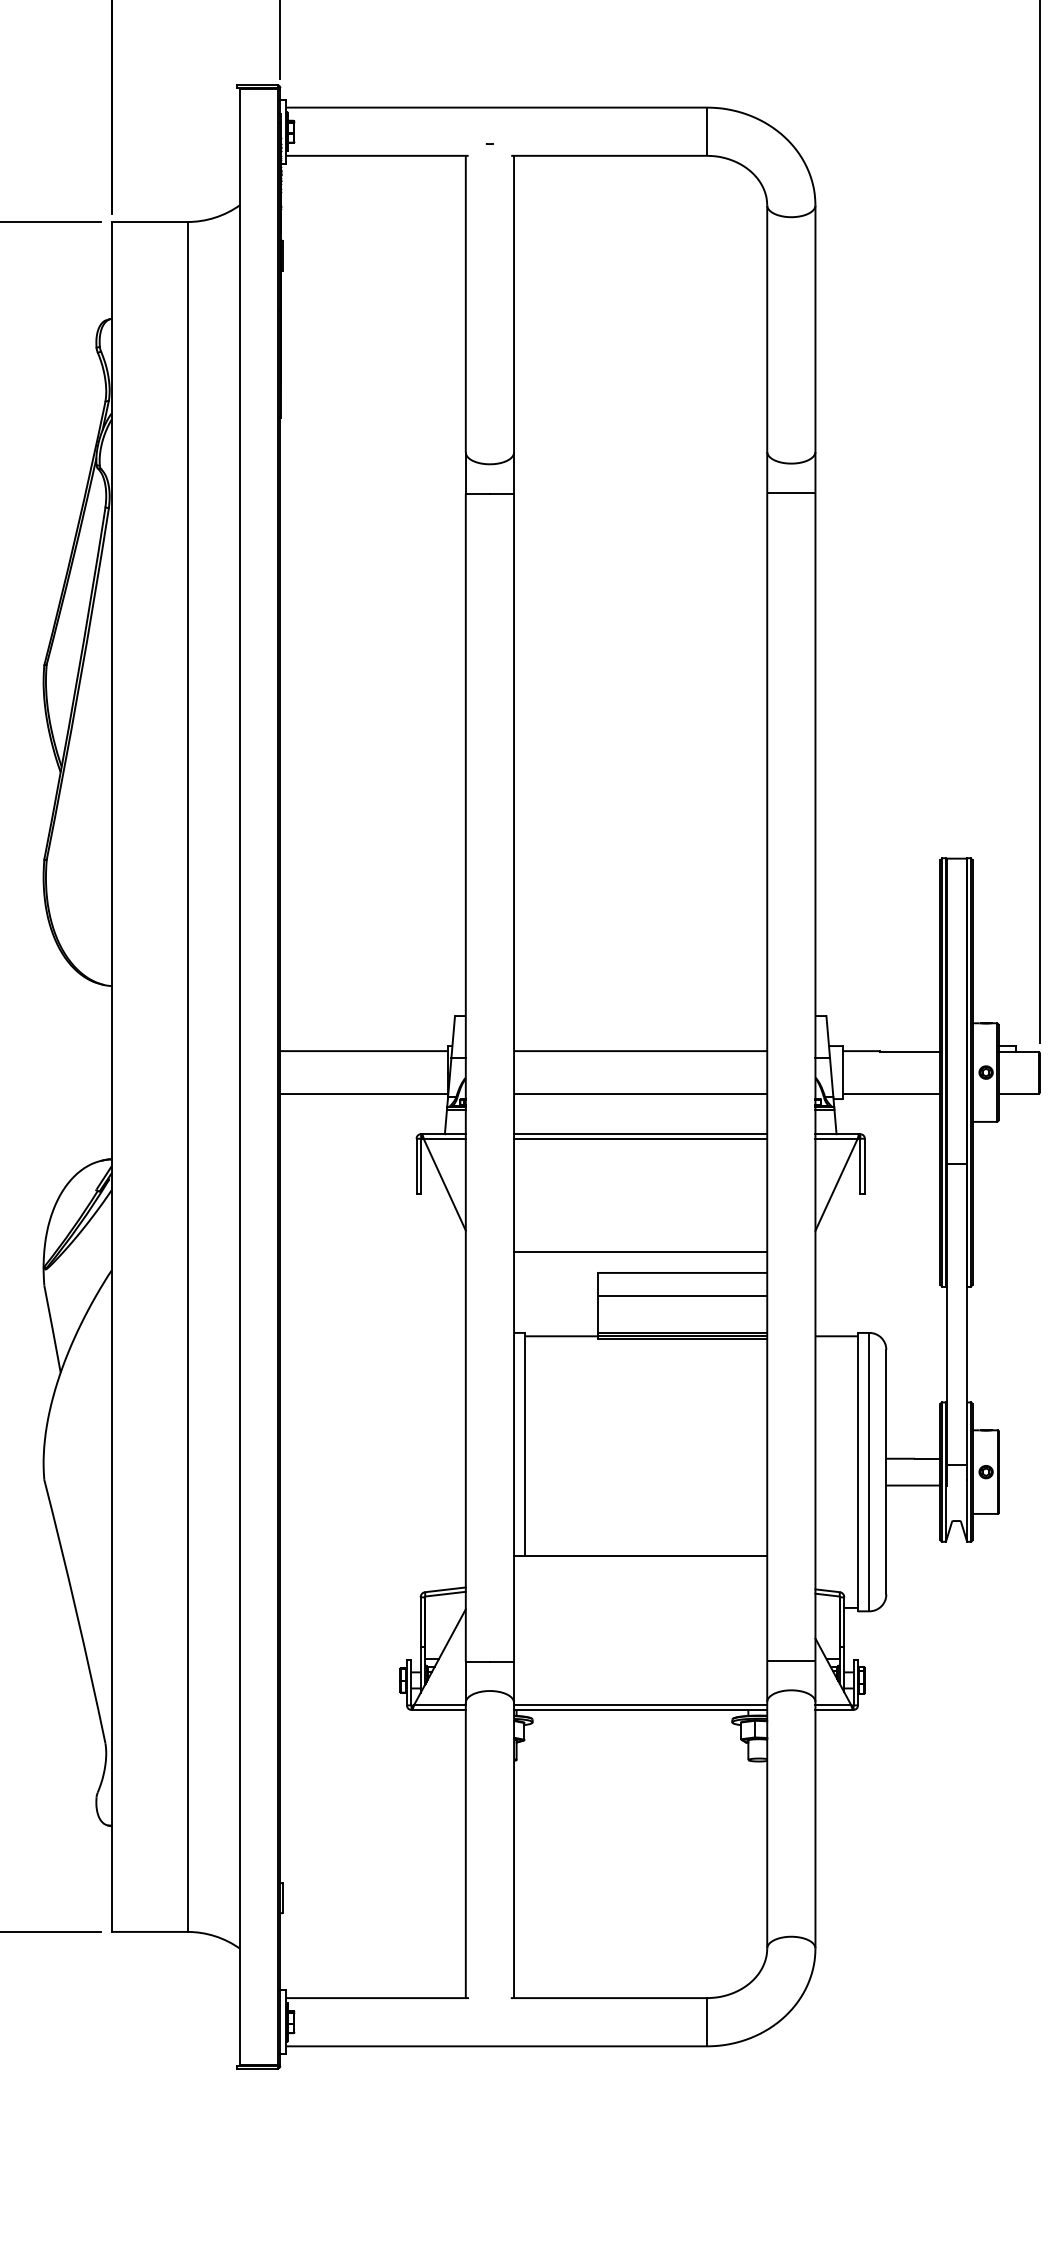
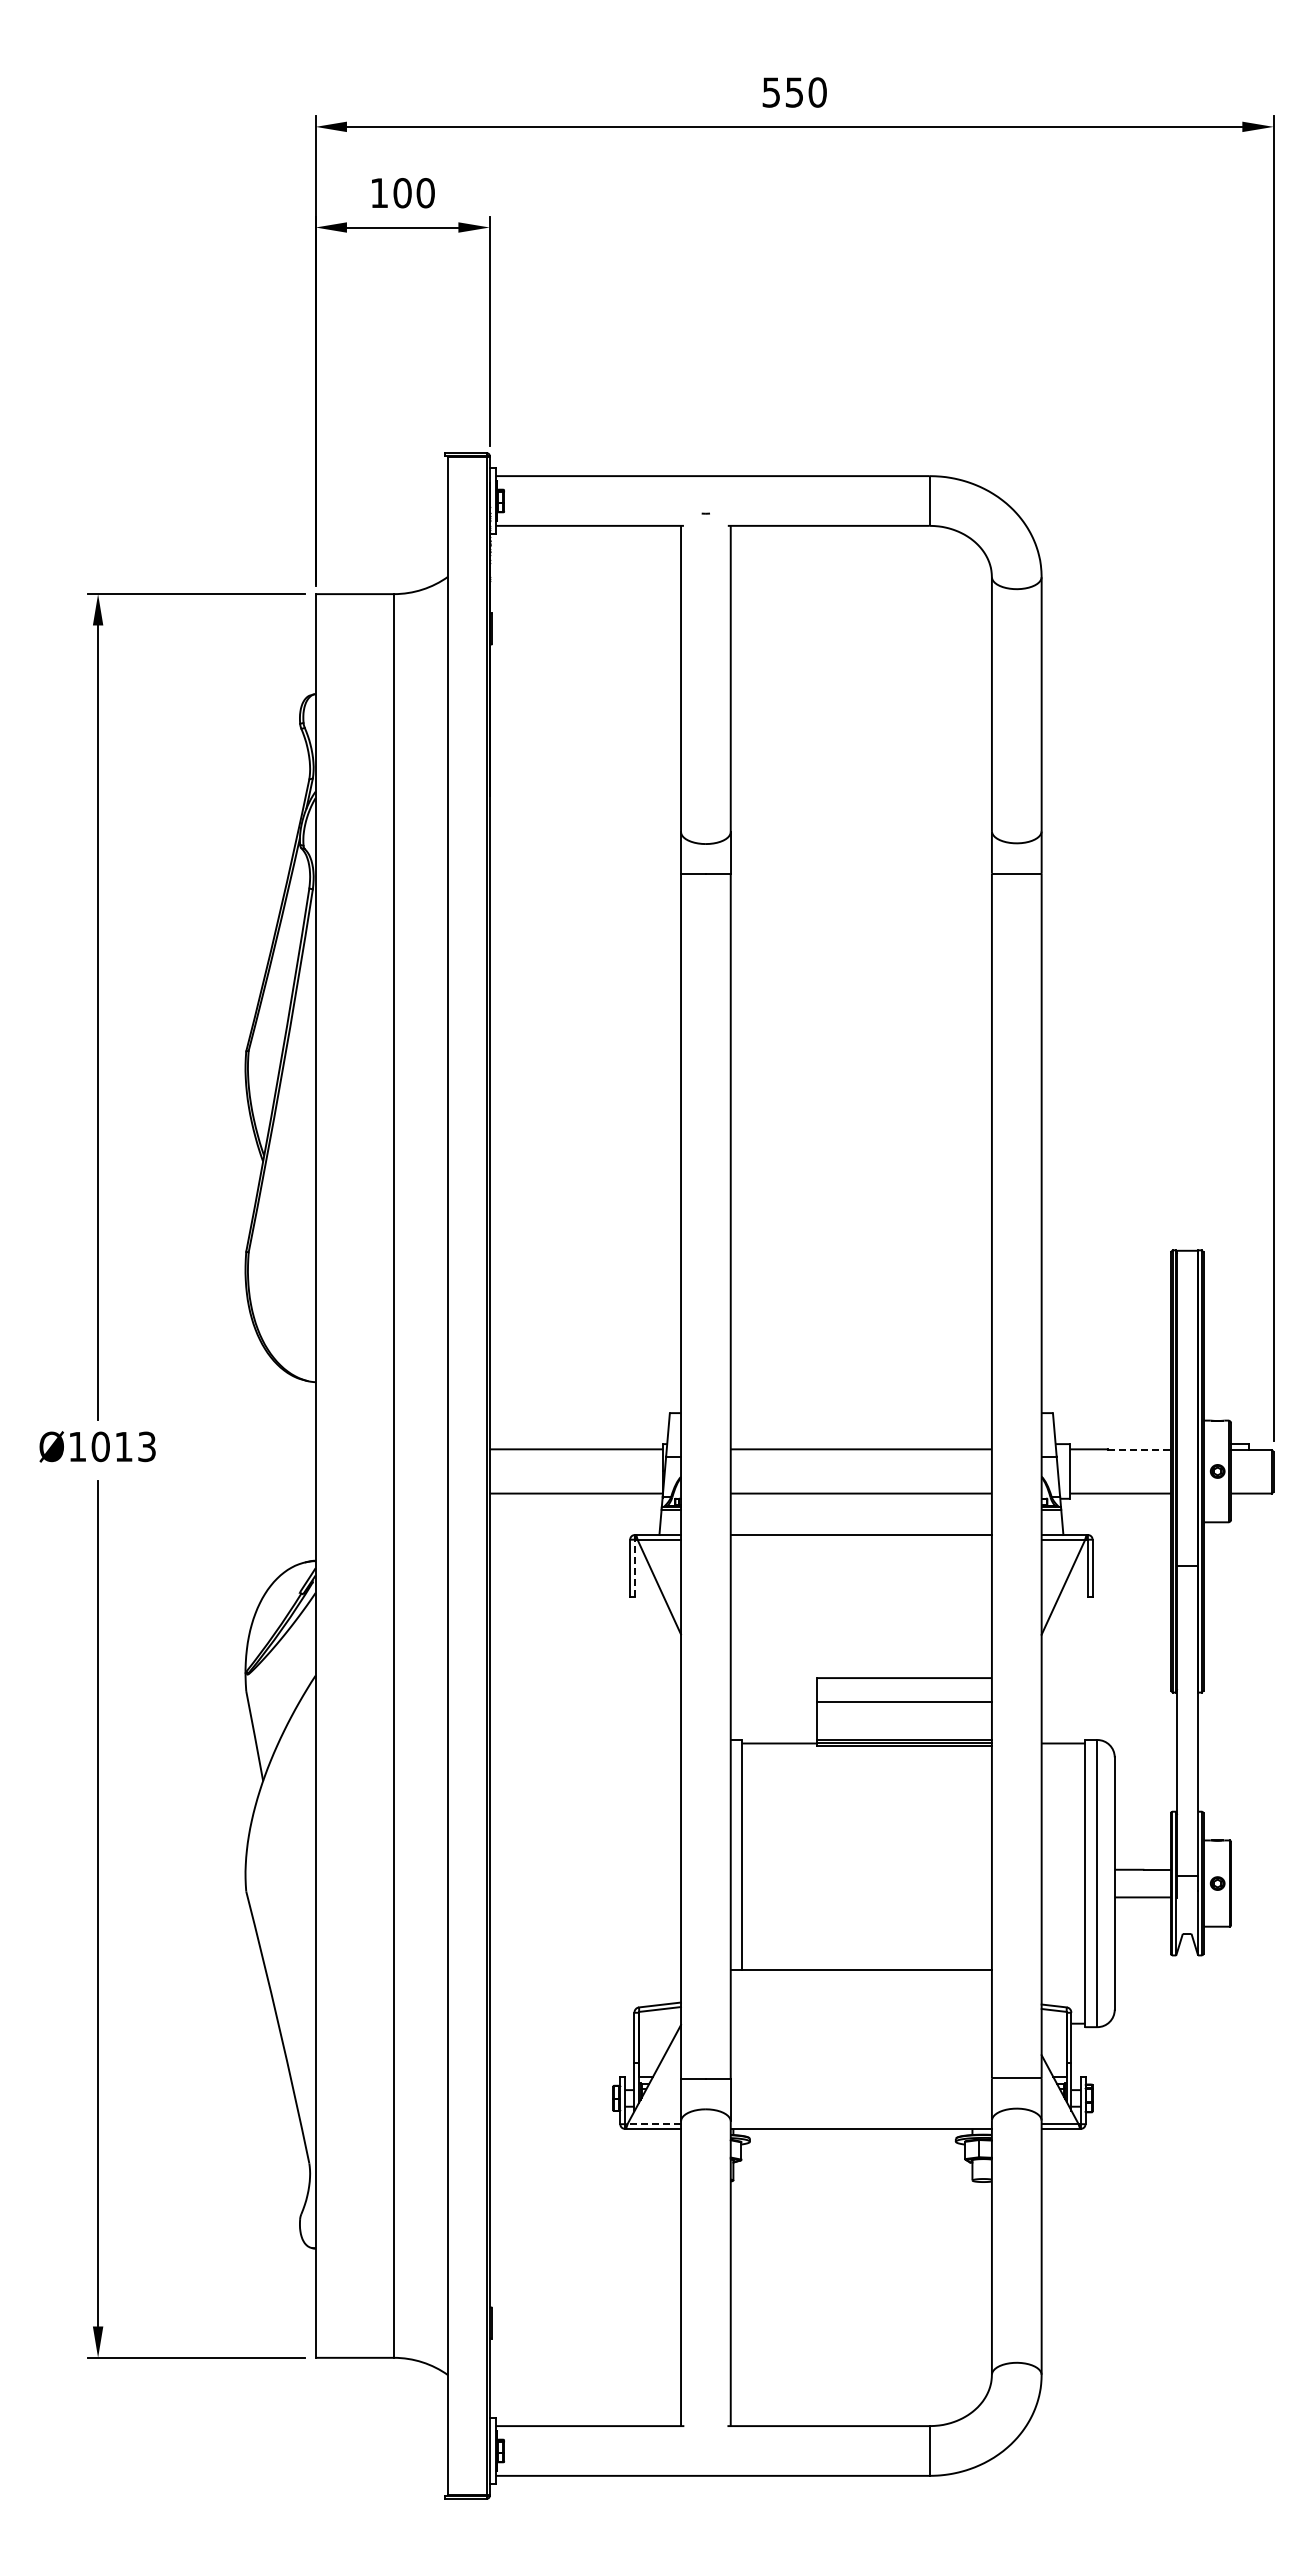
line: (910, 1052) -> (1139, 1450), solid -> dashed
line: (639, 1138) -> (860, 1539), removed
line: (420, 1165) -> (634, 1567), solid -> dashed
line: (639, 1251) -> (860, 1656), removed
line: (440, 1705) -> (654, 2124), solid -> dashed
line: (639, 1705) -> (860, 2124), removed

